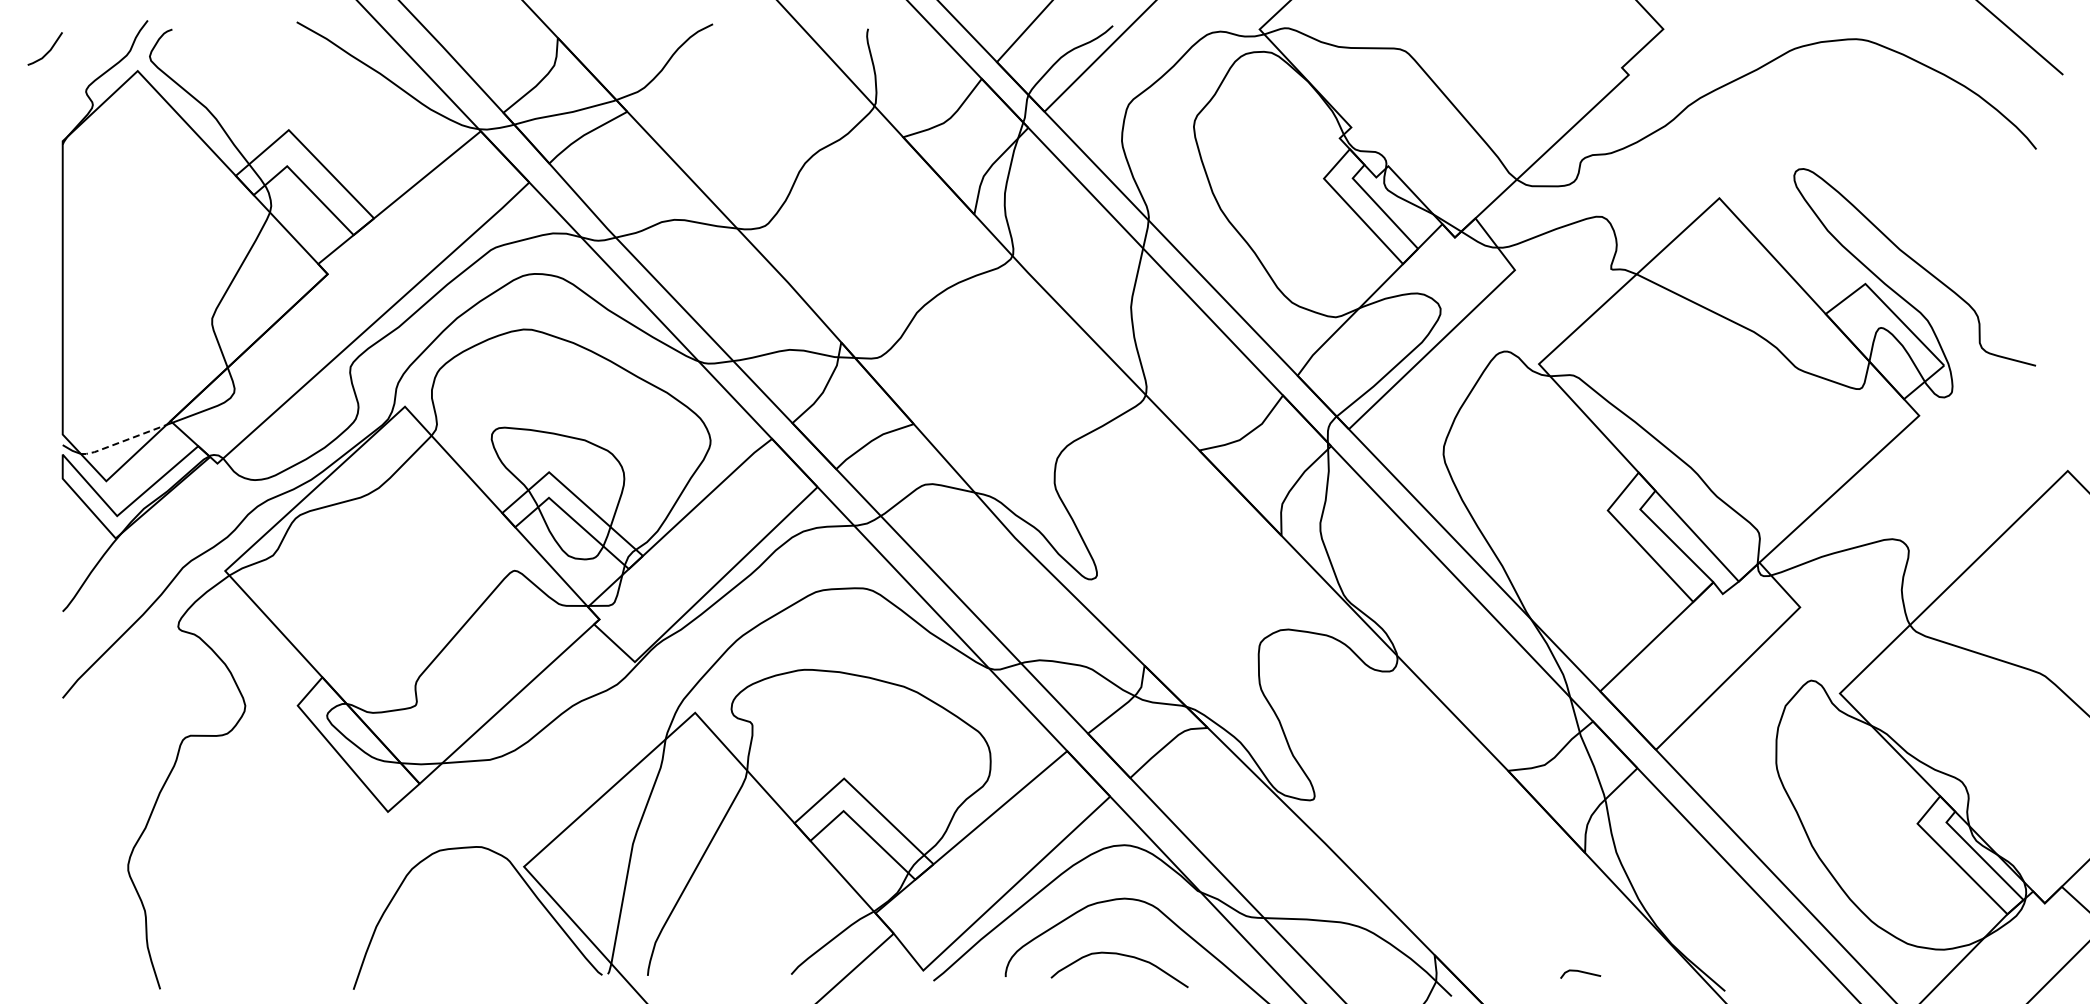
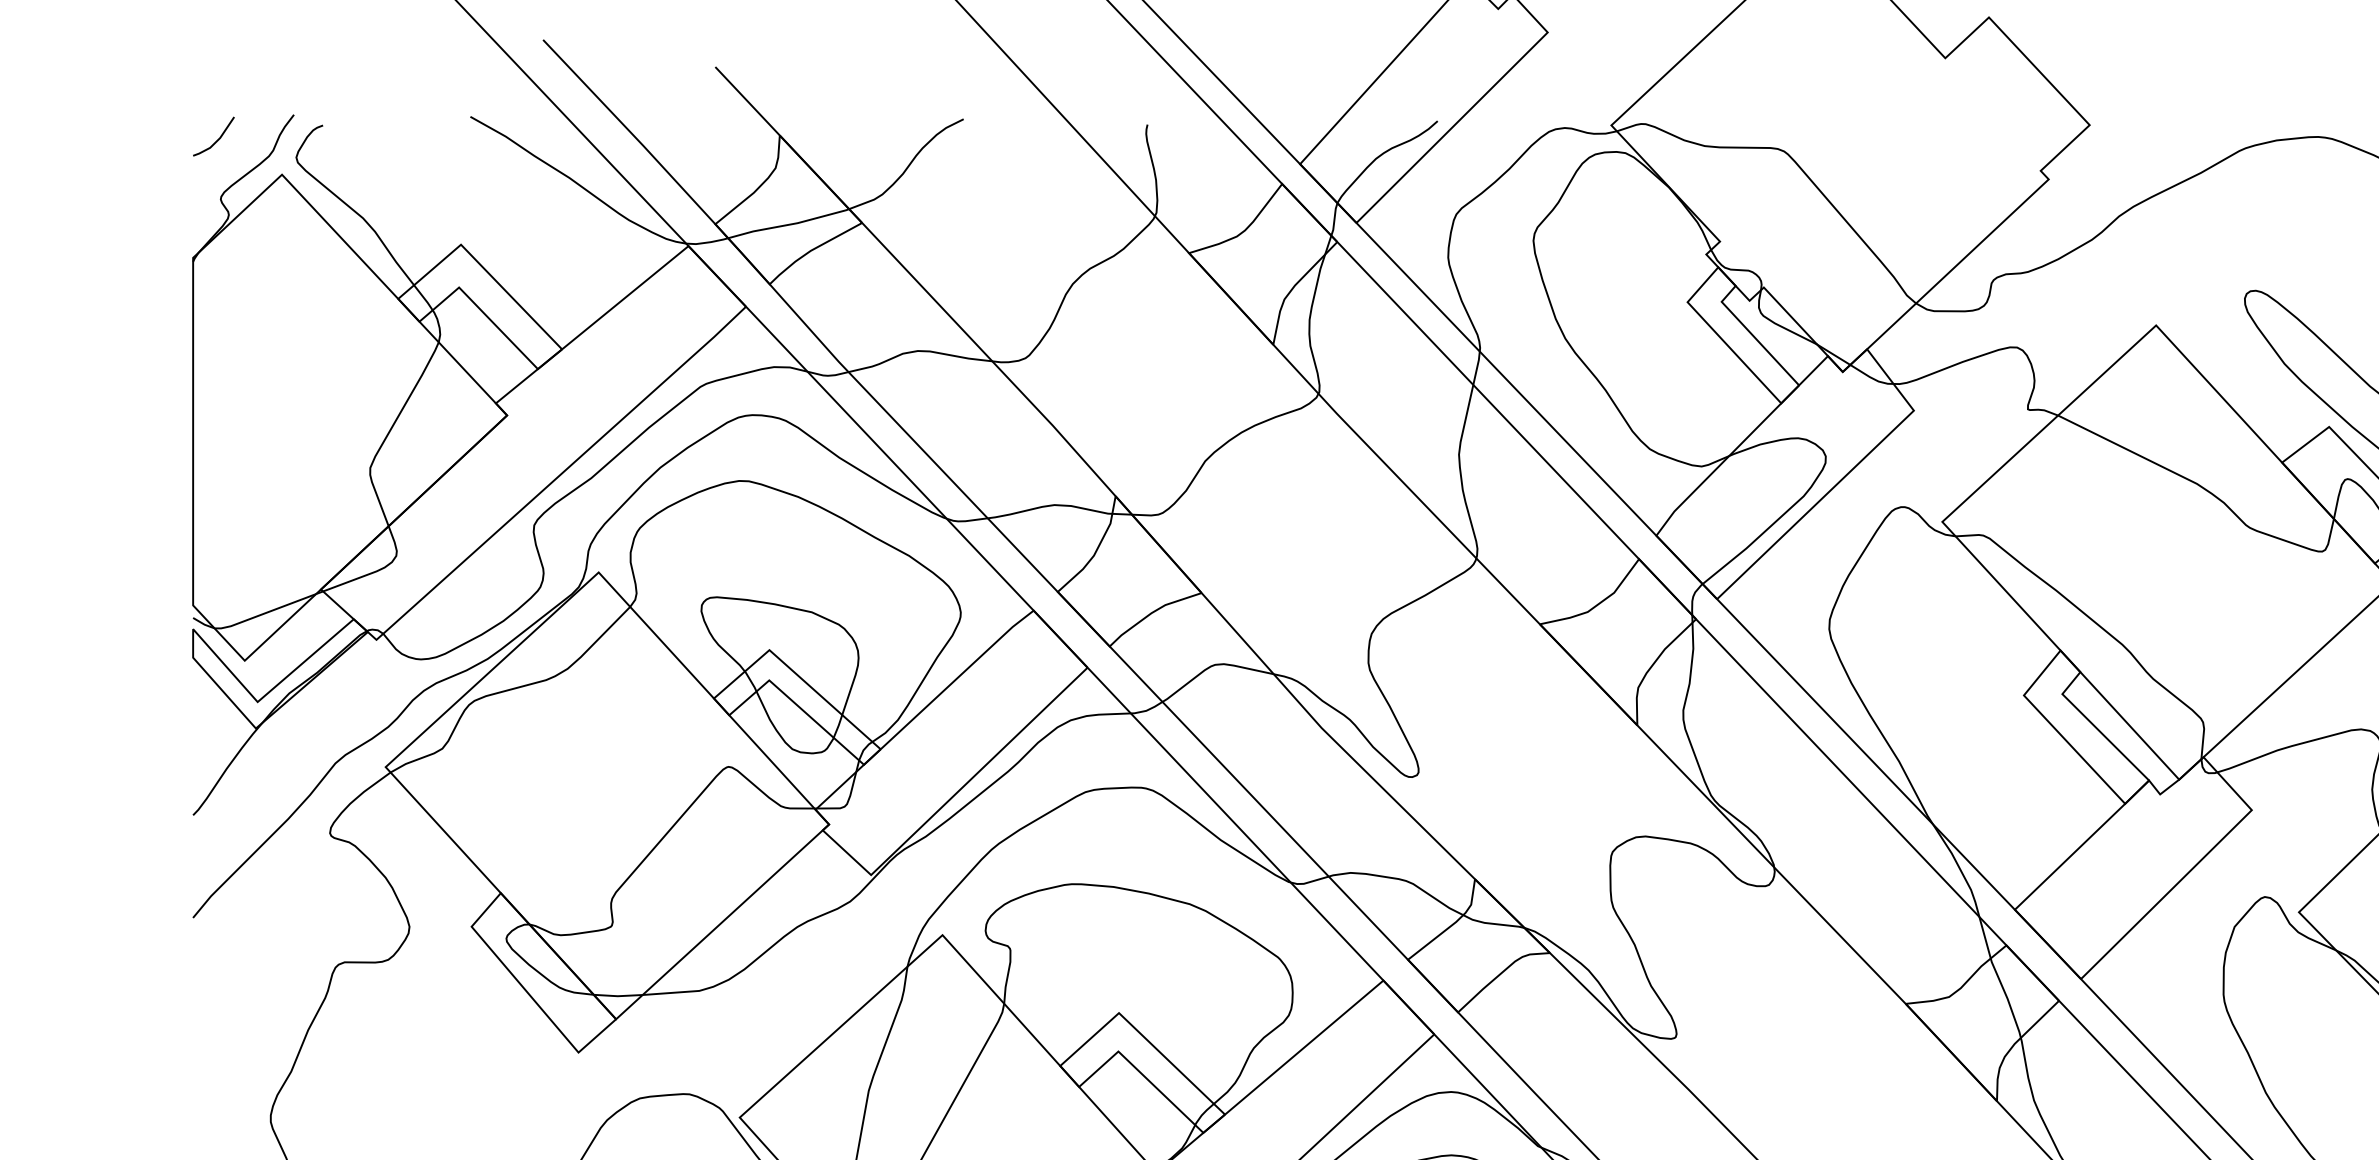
line: (47, 51) -> (216, 139), moved
line: (122, 441) -> (263, 613), dashed -> solid

